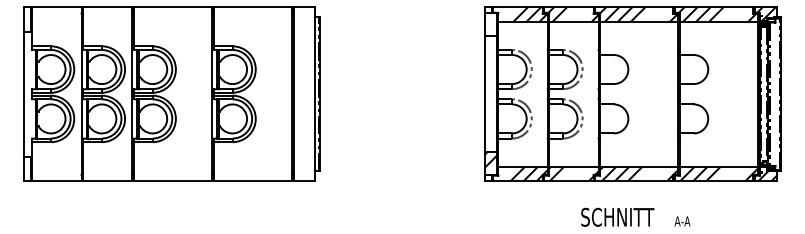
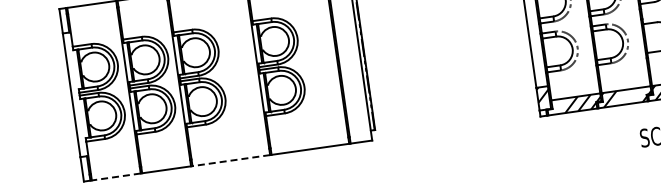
line: (56, 181) -> (115, 177), solid -> dashed
line: (172, 181) -> (230, 160), solid -> dashed

